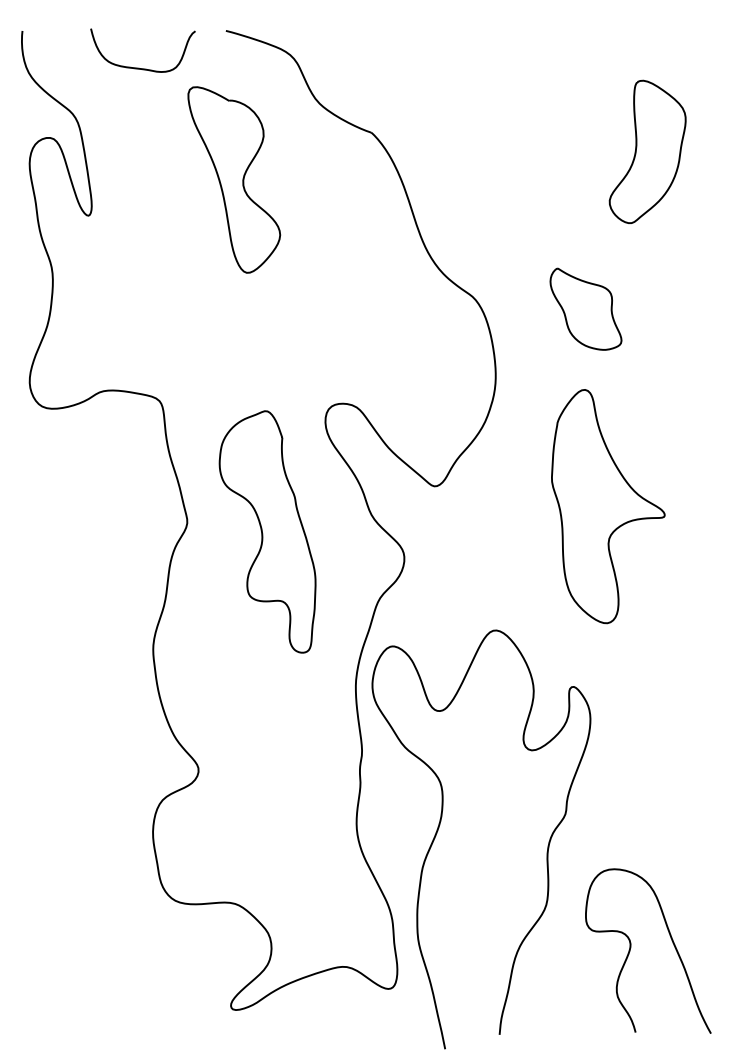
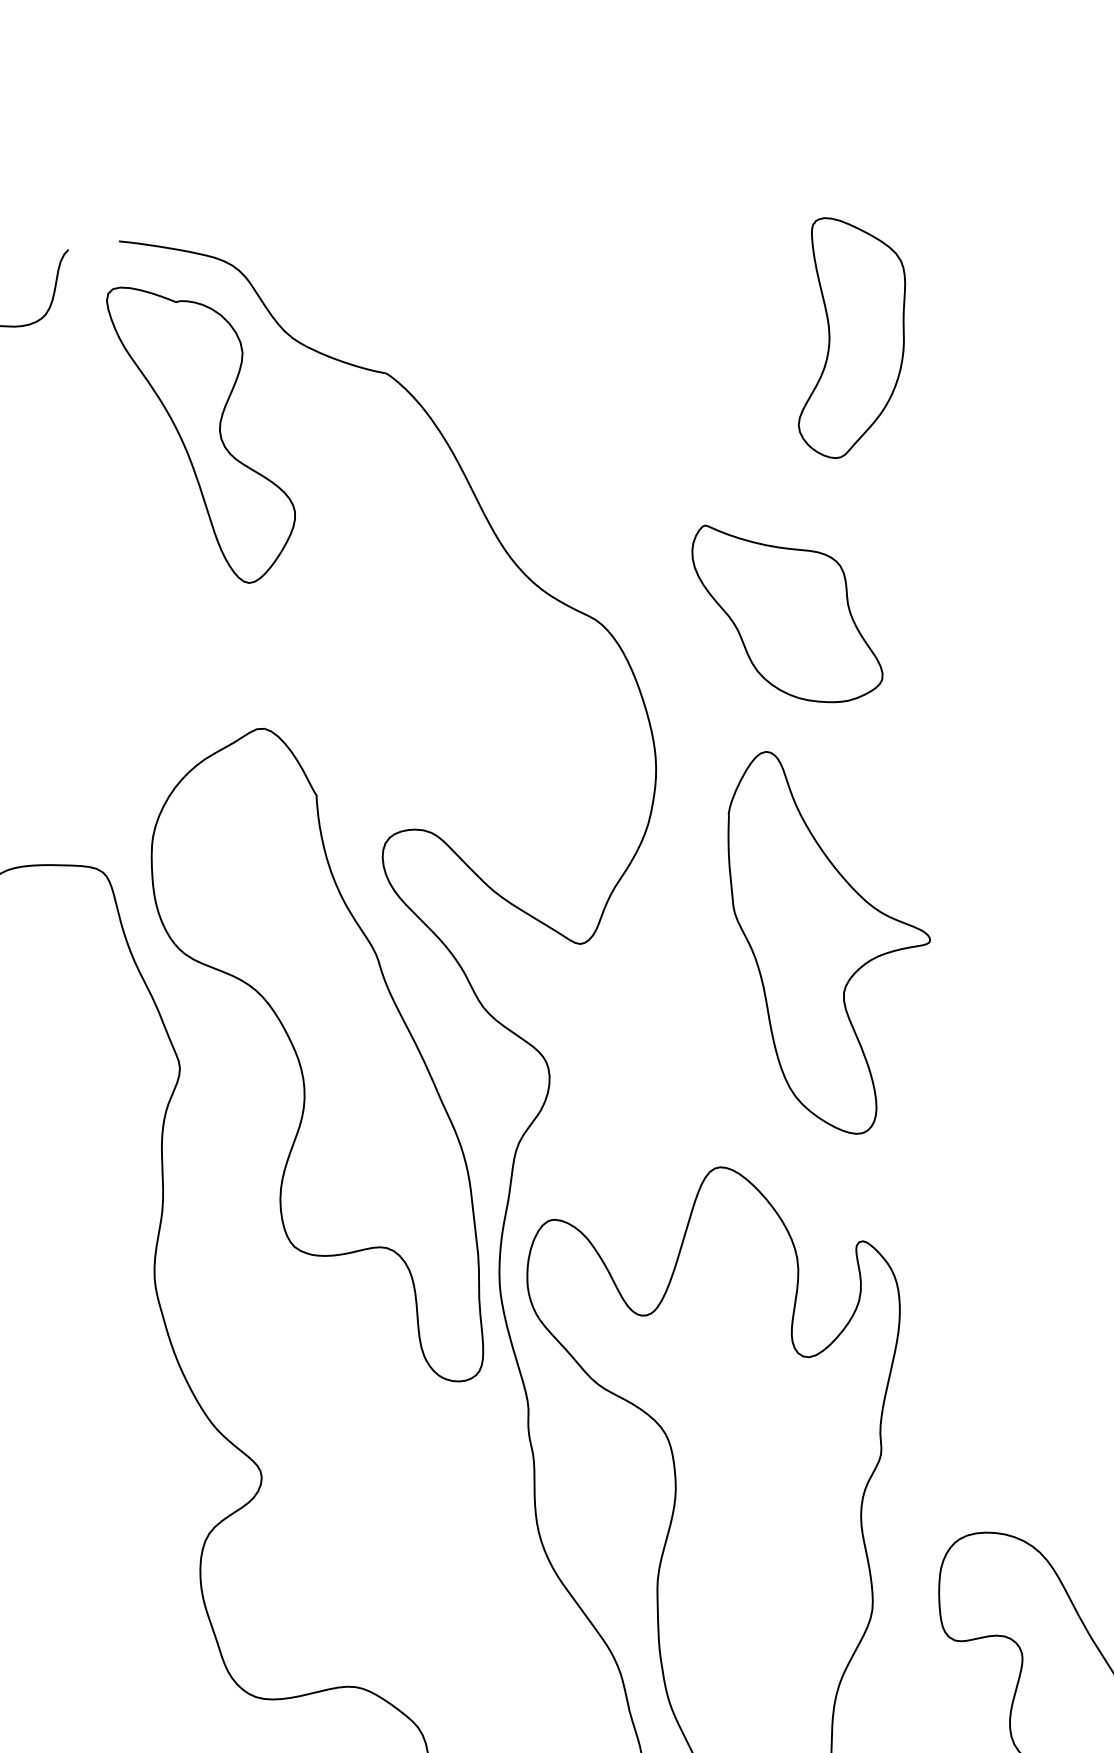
part: (234, 179) -> (205, 431), moved
part: (585, 309) -> (786, 612), size x1.43
part: (608, 506) -> (834, 939), moved
part: (267, 531) -> (315, 1061), size x1.67

